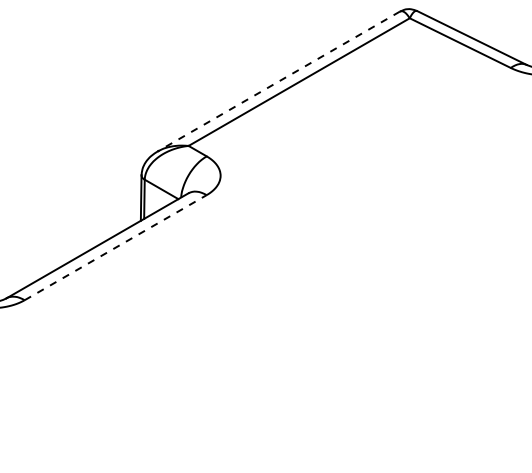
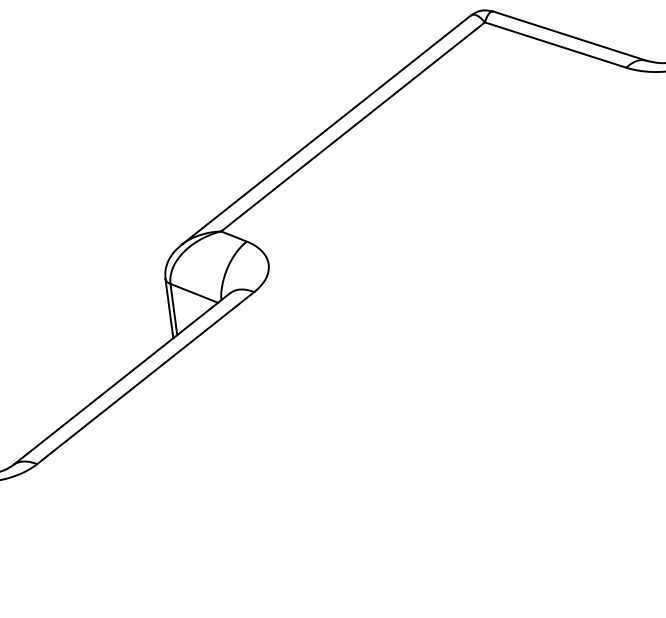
line: (278, 81) -> (325, 130), dashed -> solid
line: (116, 247) -> (146, 377), dashed -> solid

